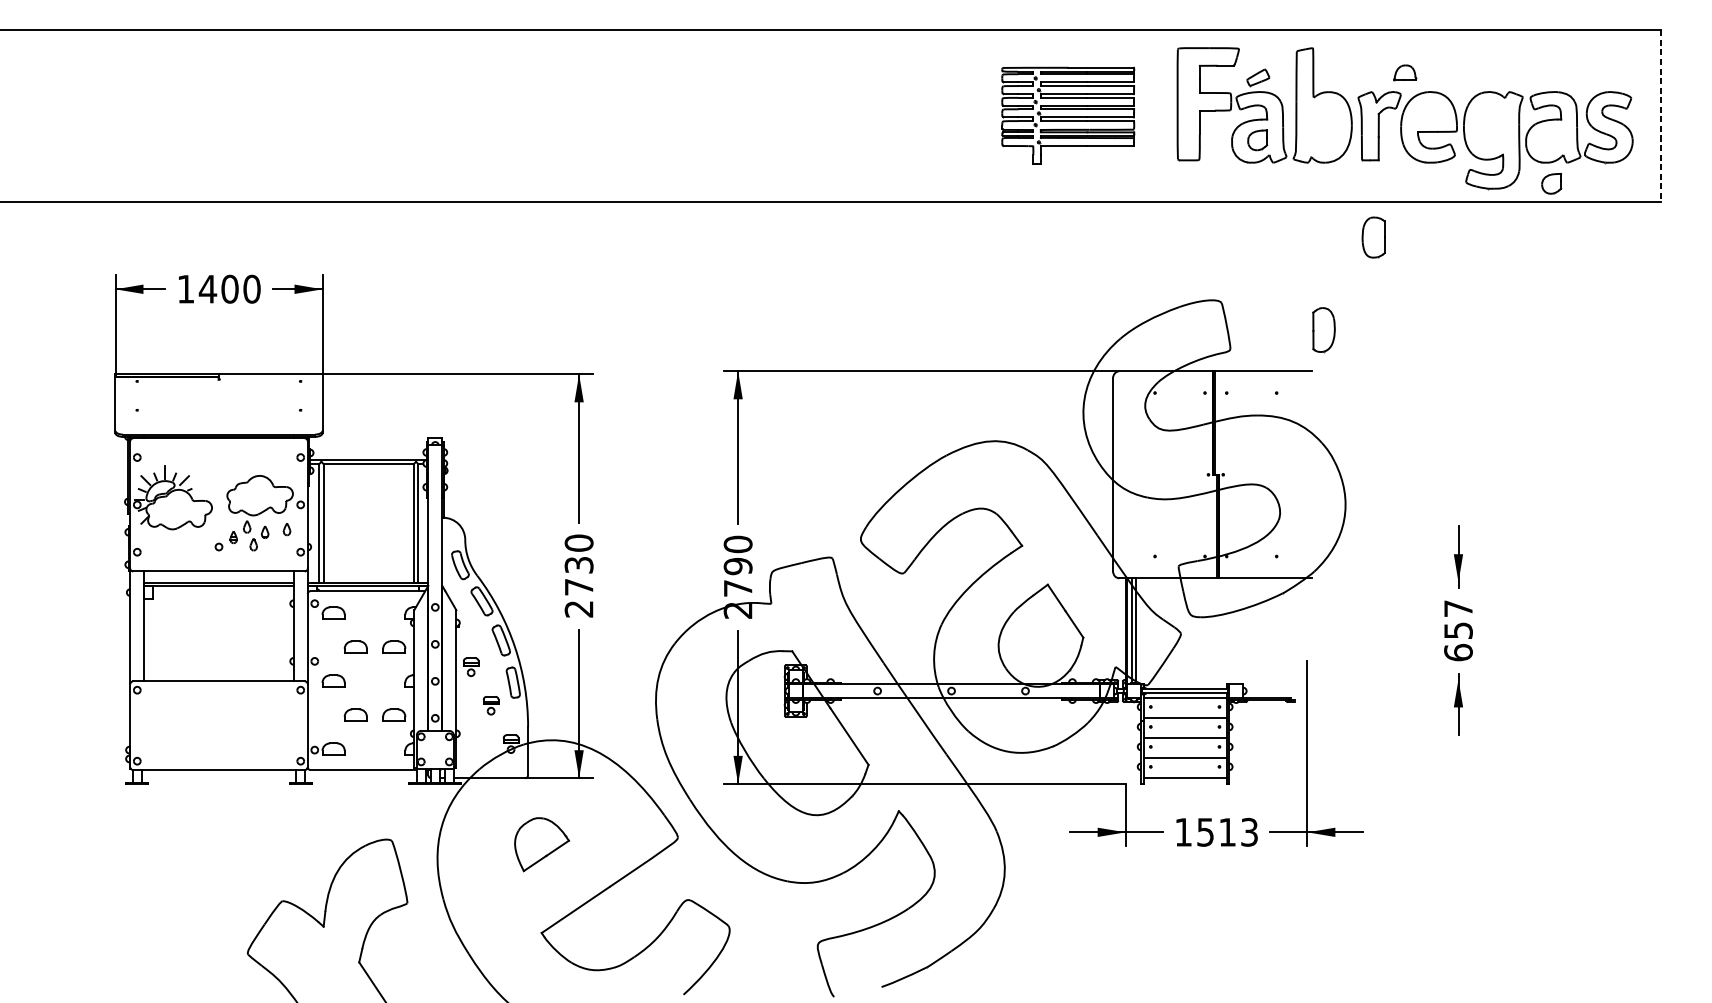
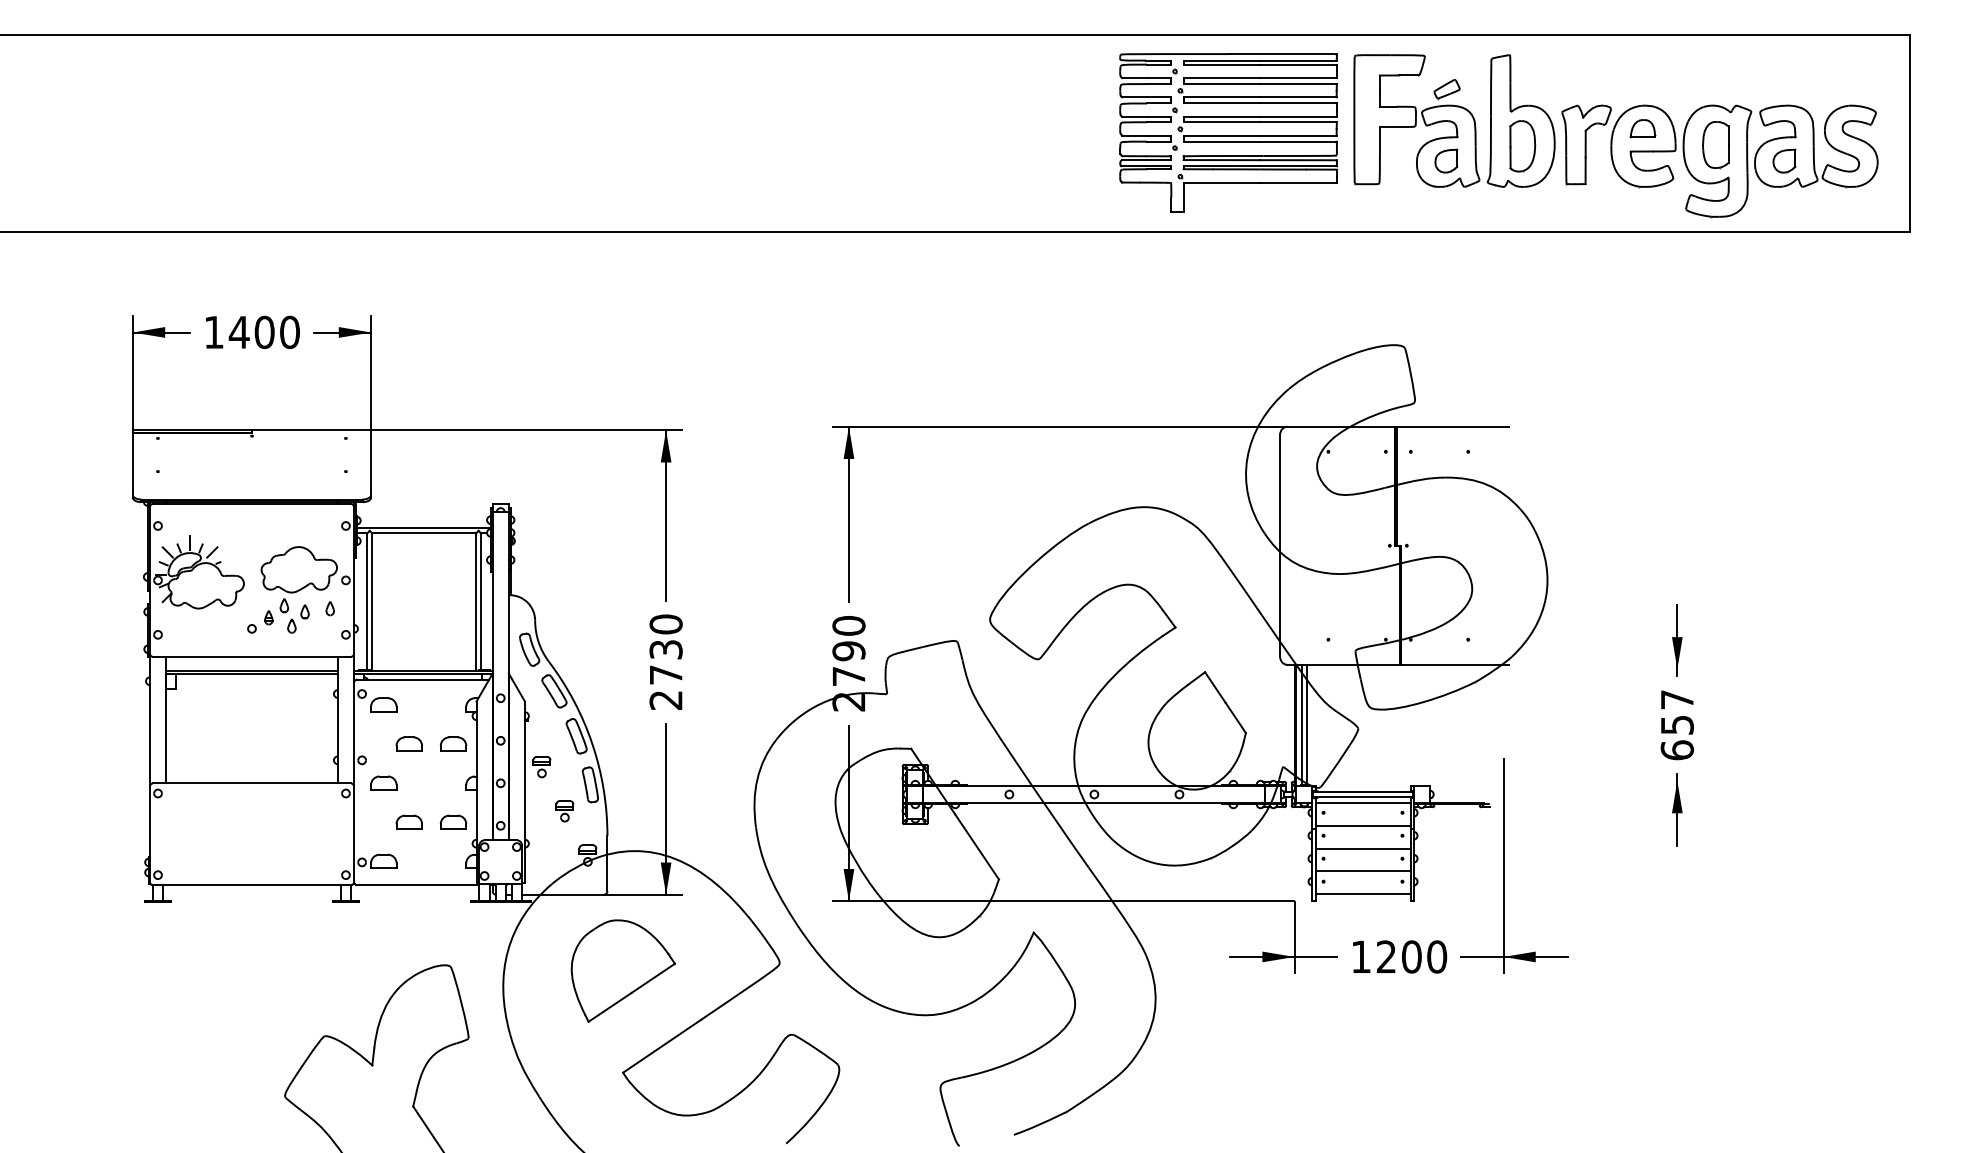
part: (1404, 72) -> (1642, 128), moved
part: (1068, 115) -> (1228, 132), size x1.43
line: (1660, 116) -> (1909, 133), dashed -> solid
part: (1551, 183) -> (1784, 160), moved
part: (1373, 238) -> (1715, 145), moved
part: (1323, 330) -> (1522, 146), moved
text: (1227, 831) -> (1411, 956), 1513 -> 1200
part: (542, 844) -> (623, 970), size x1.67

